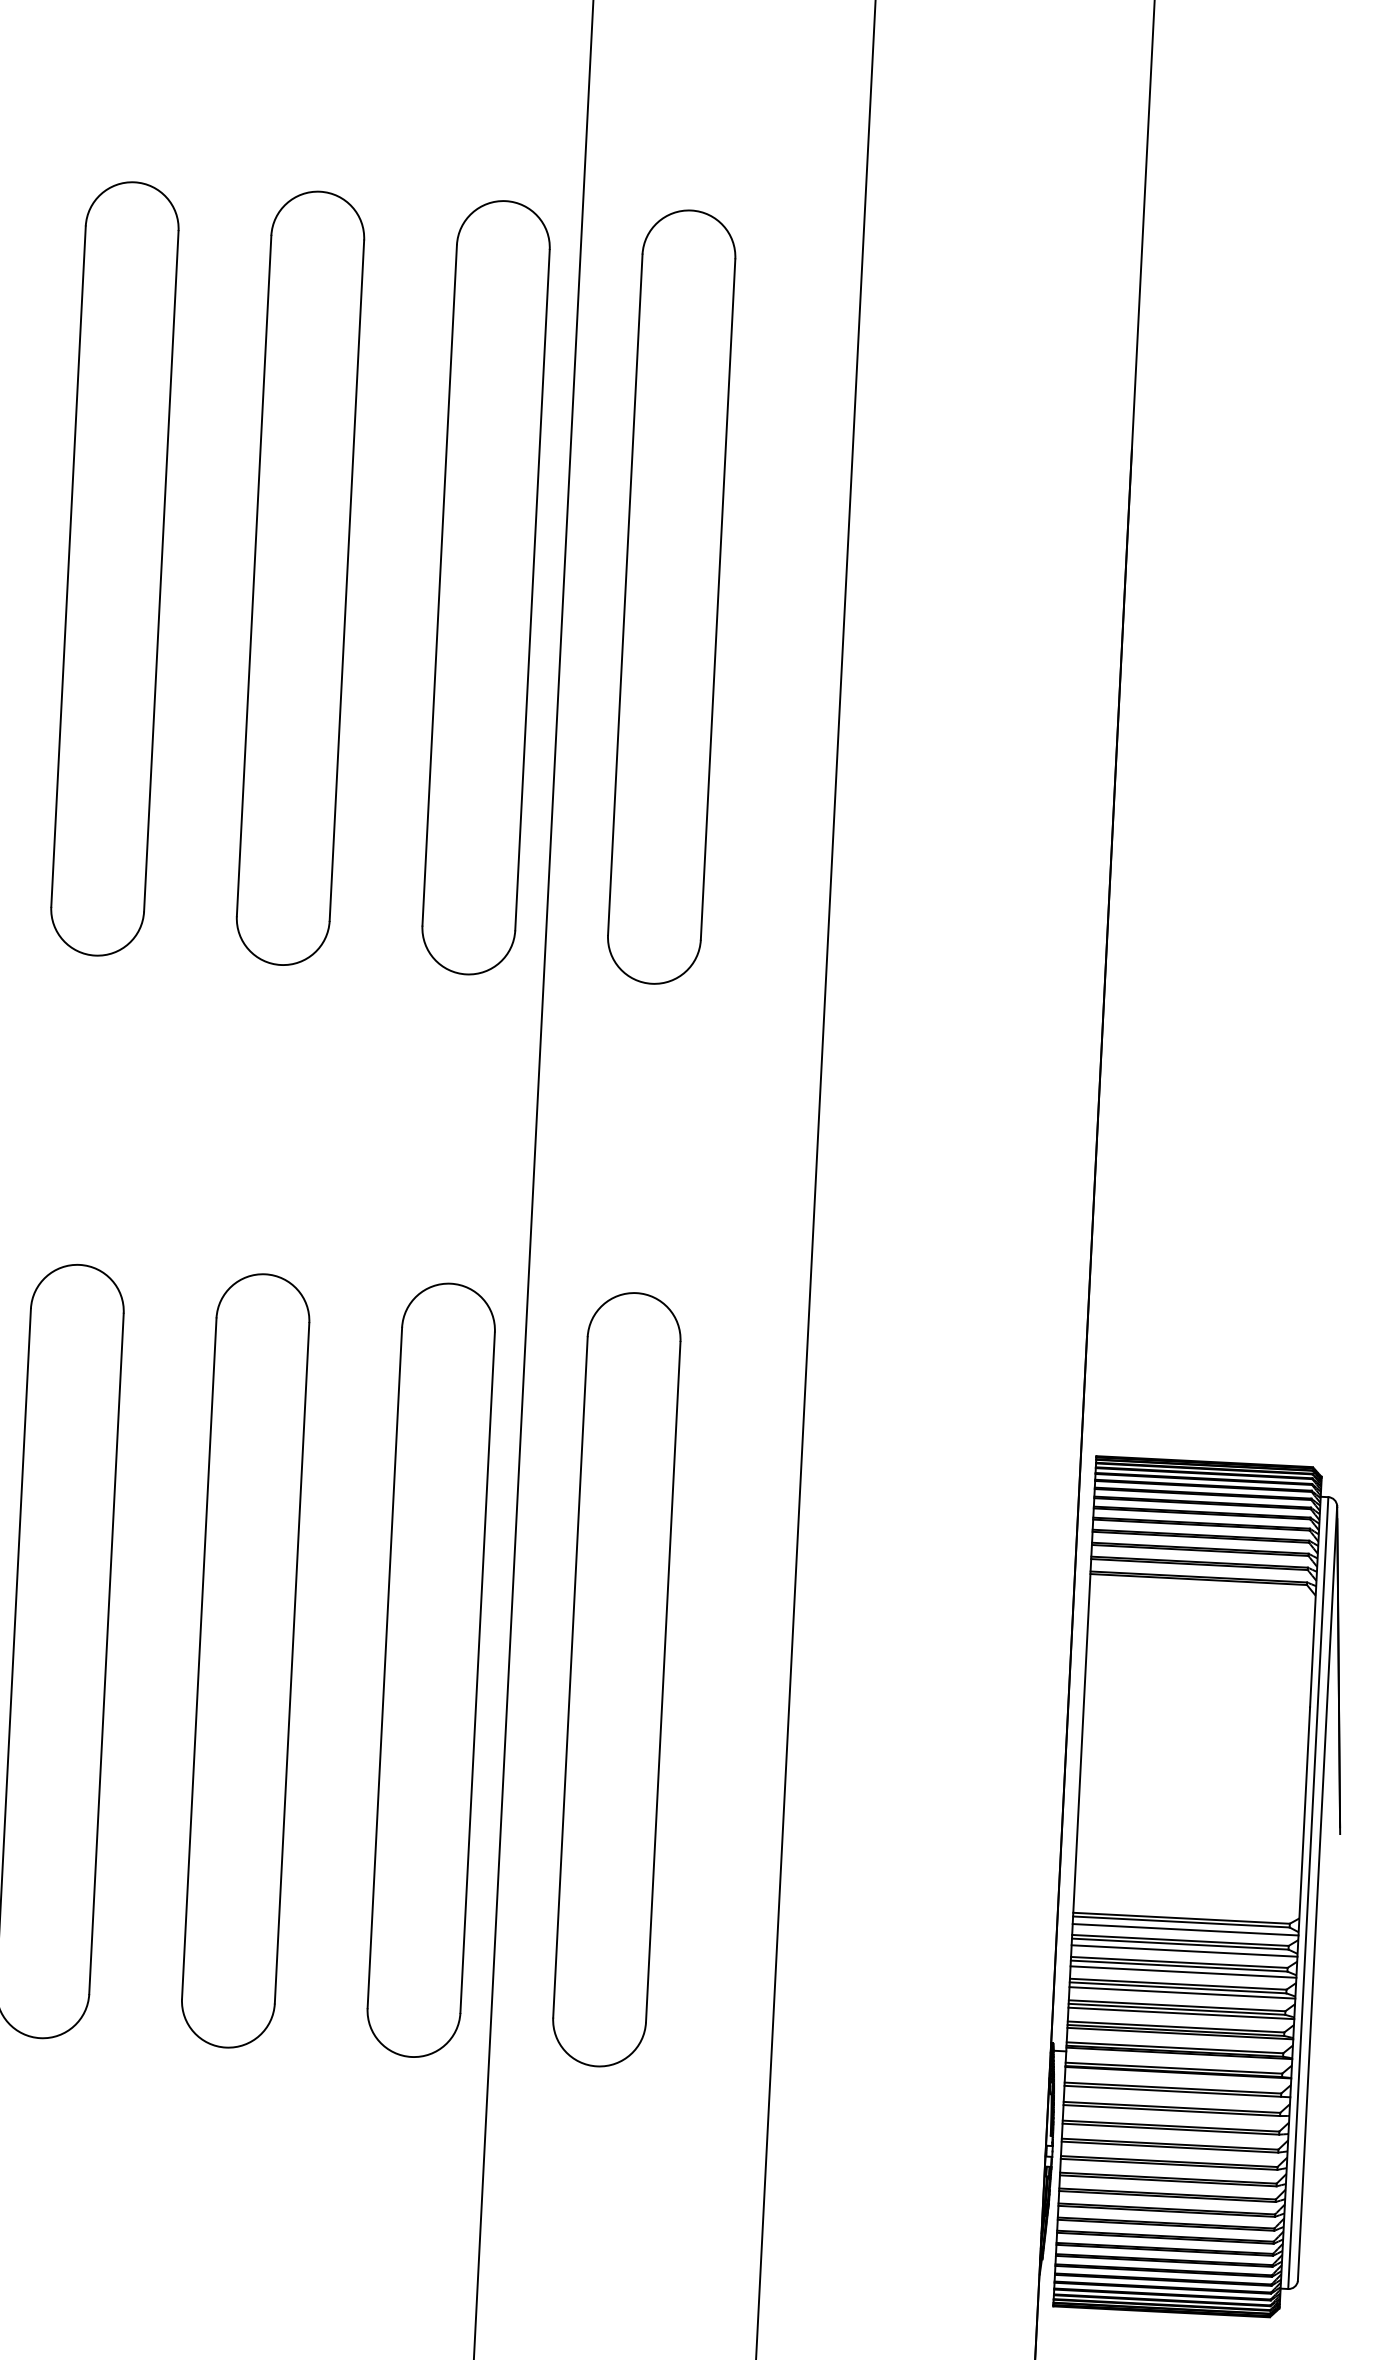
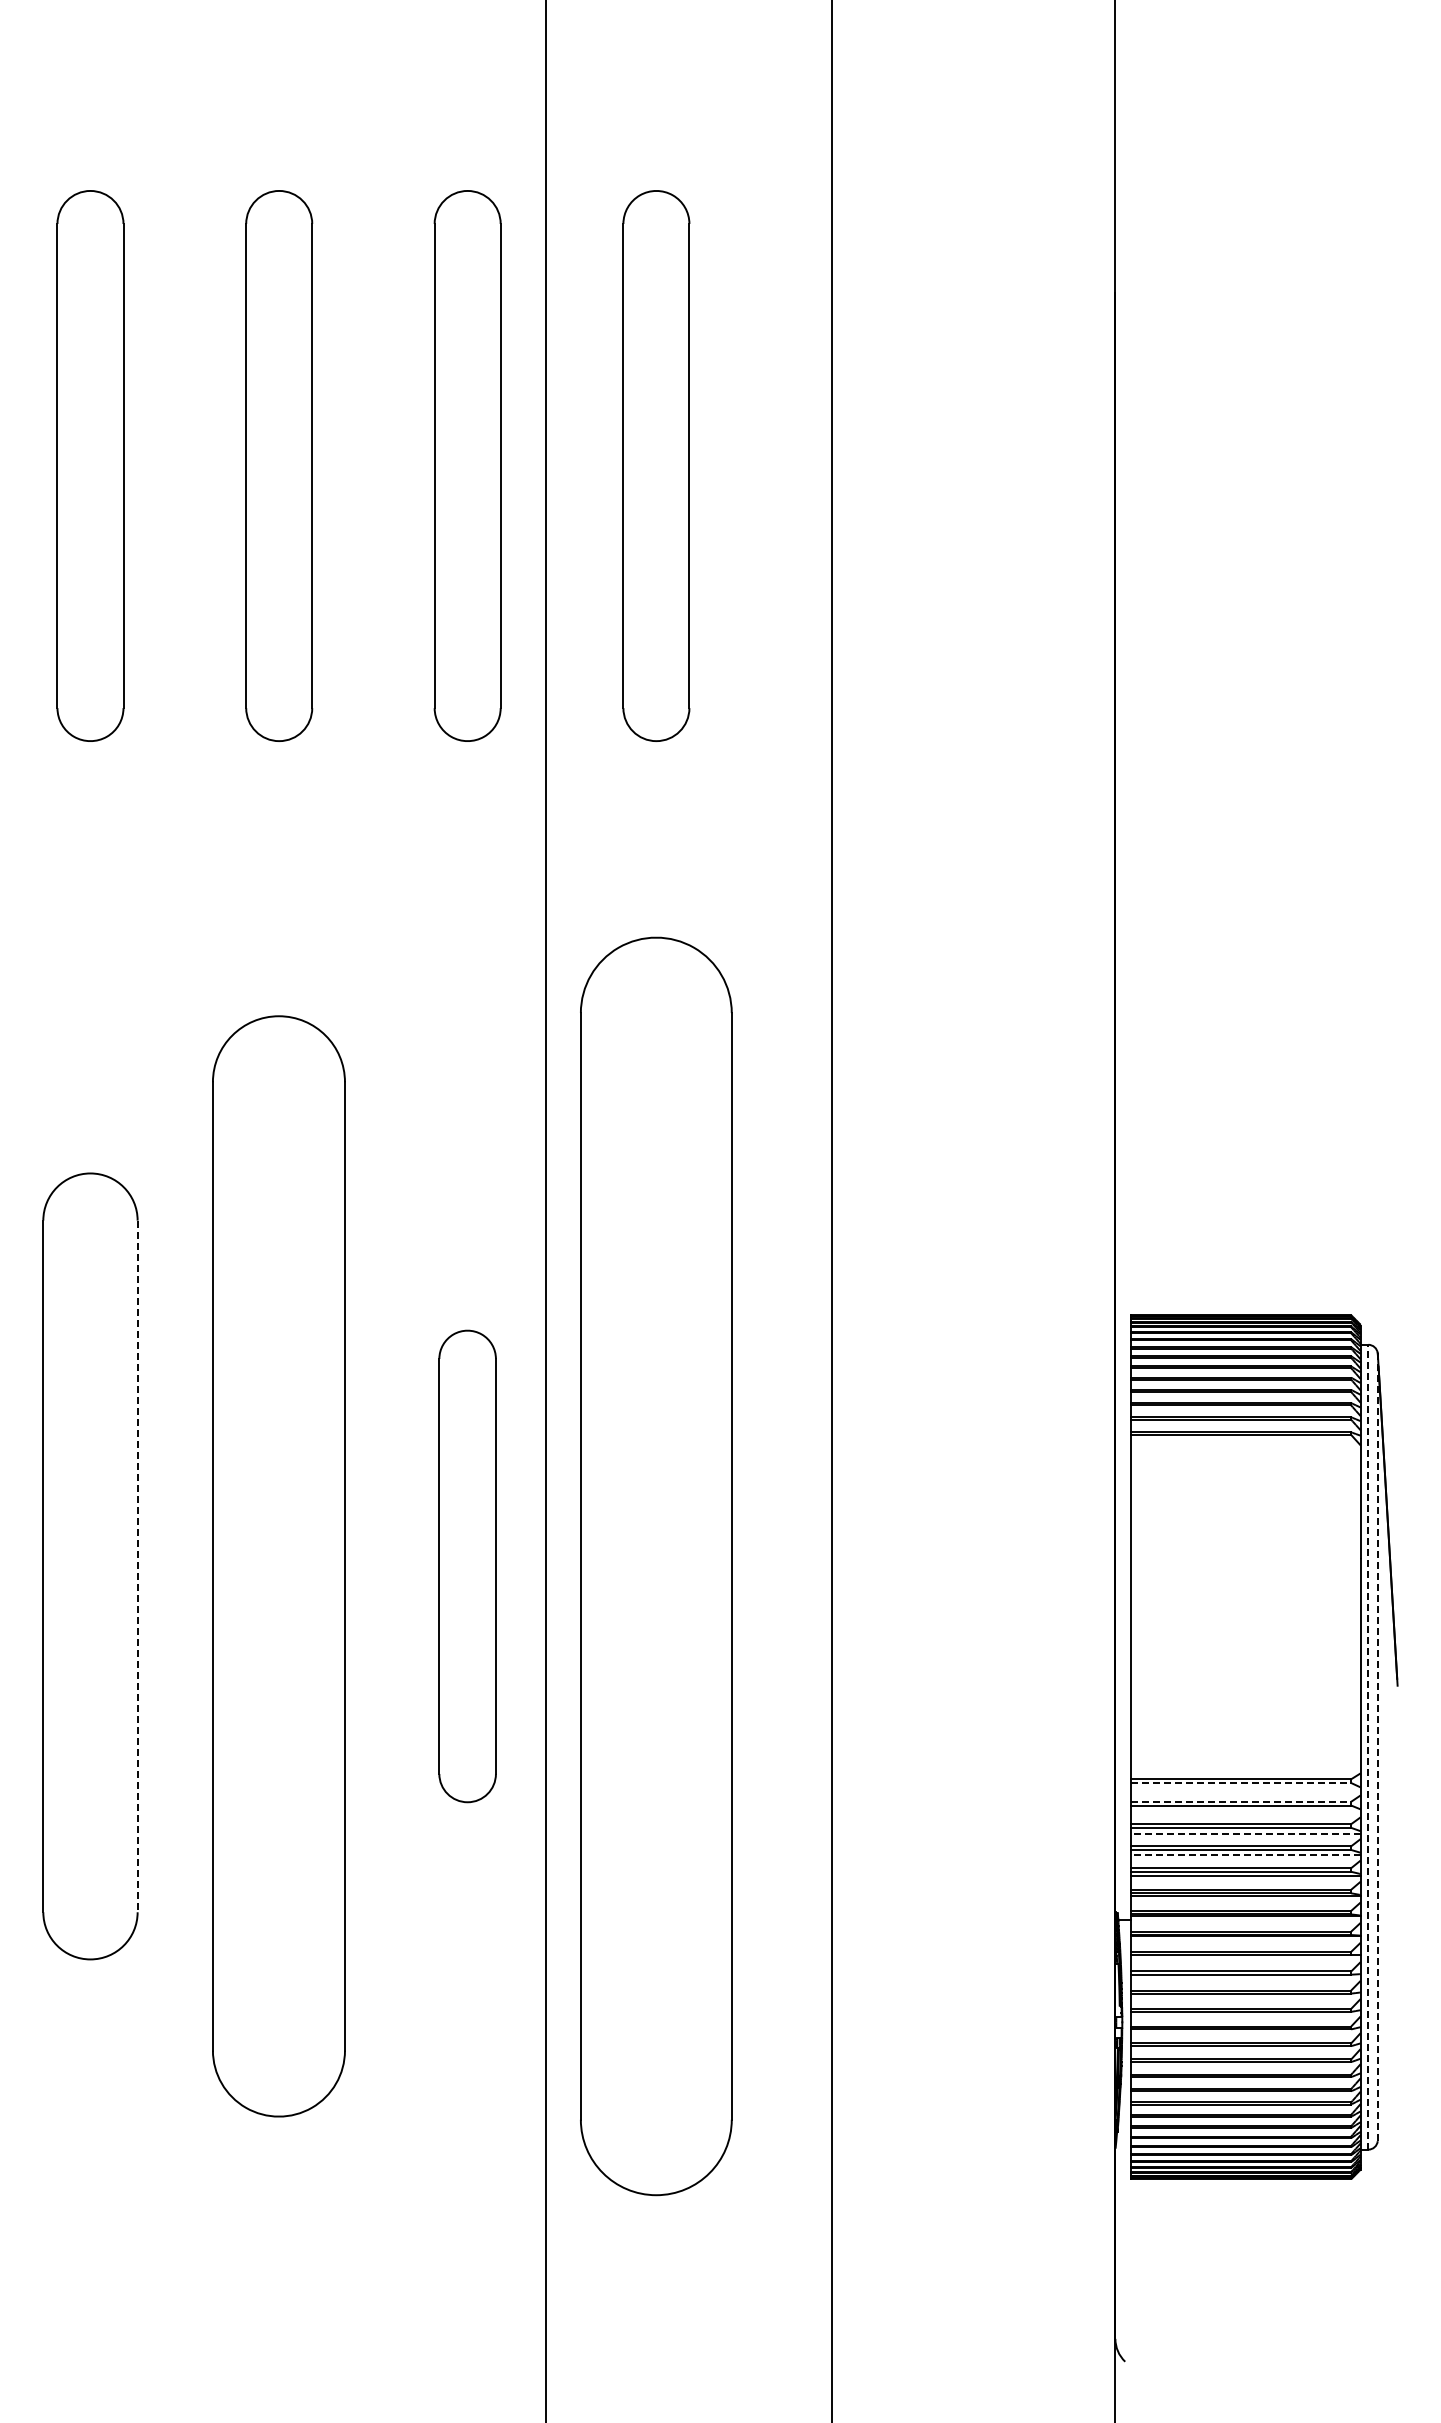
part: (114, 568) -> (90, 465), size x0.7
part: (300, 577) -> (279, 465), size x0.7
part: (485, 587) -> (467, 465), size x0.7
part: (671, 596) -> (656, 465), size x0.7
line: (106, 1653) -> (137, 1566), solid -> dashed
part: (246, 1661) -> (279, 1566), size x1.4
part: (431, 1670) -> (467, 1566), size x0.6
part: (616, 1679) -> (656, 1566), size x1.6
line: (1308, 1892) -> (1368, 1746), solid -> dashed
line: (1317, 1893) -> (1377, 1747), solid -> dashed
line: (1181, 1922) -> (1241, 1783), solid -> dashed
line: (1185, 1929) -> (1245, 1790), removed
line: (1180, 1940) -> (1241, 1801), solid -> dashed
line: (1184, 1951) -> (1245, 1812), removed
line: (1183, 1971) -> (1245, 1833), solid -> dashed
line: (1182, 1992) -> (1245, 1854), solid -> dashed

